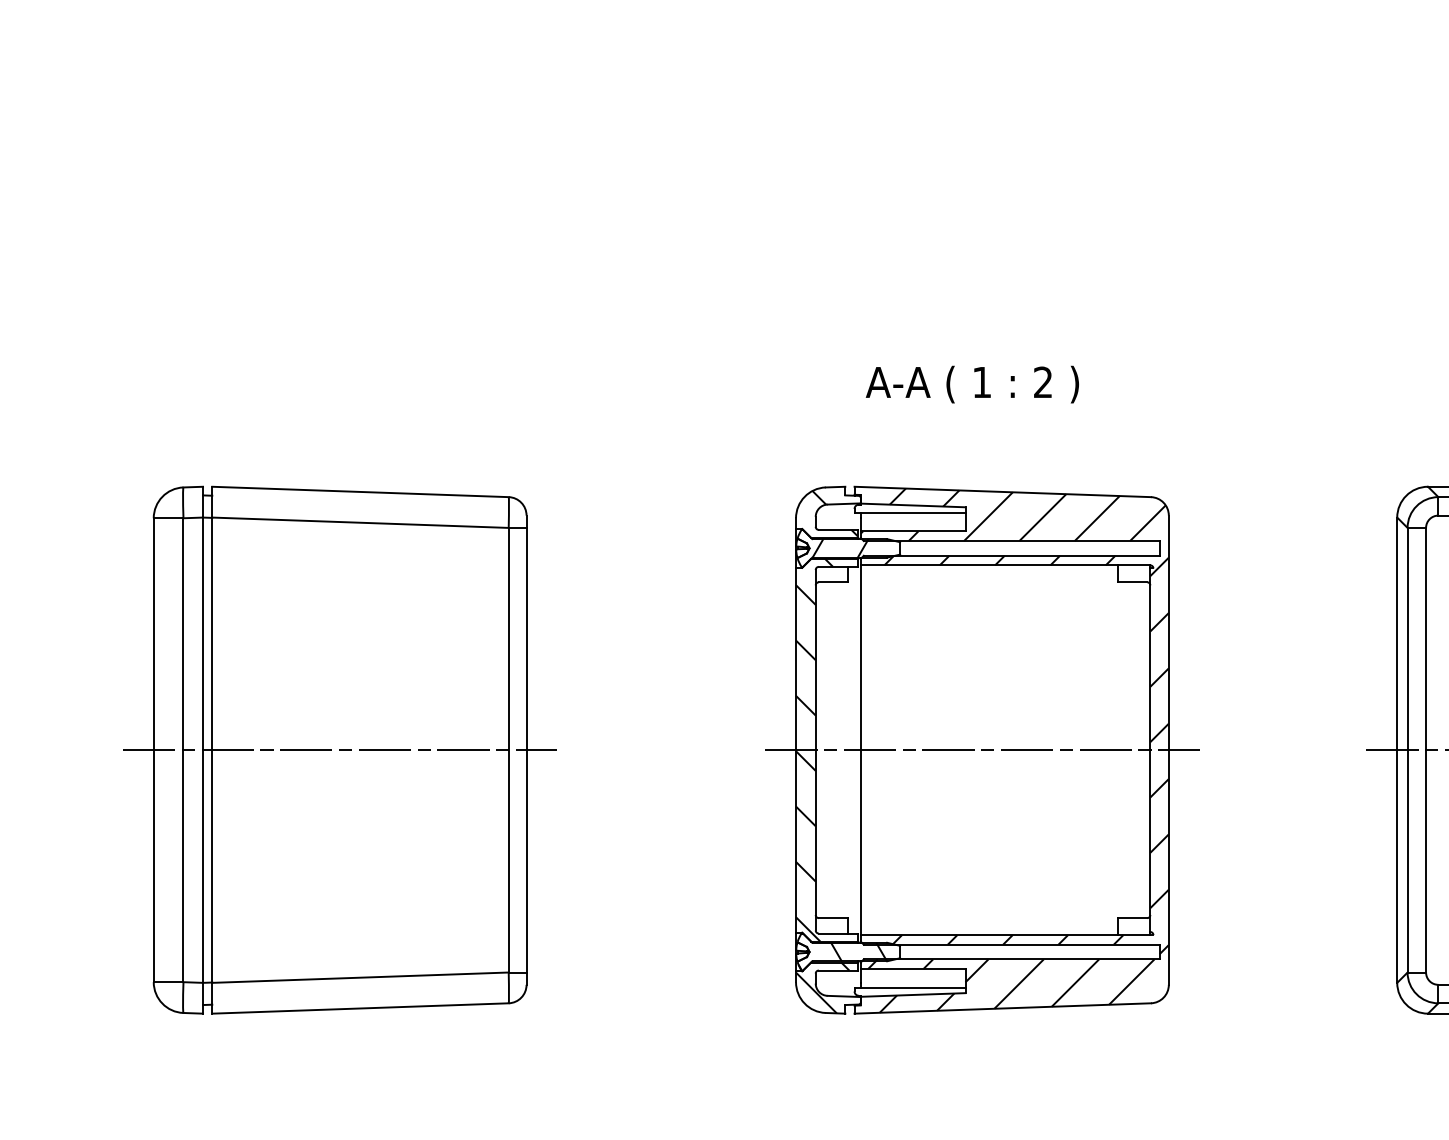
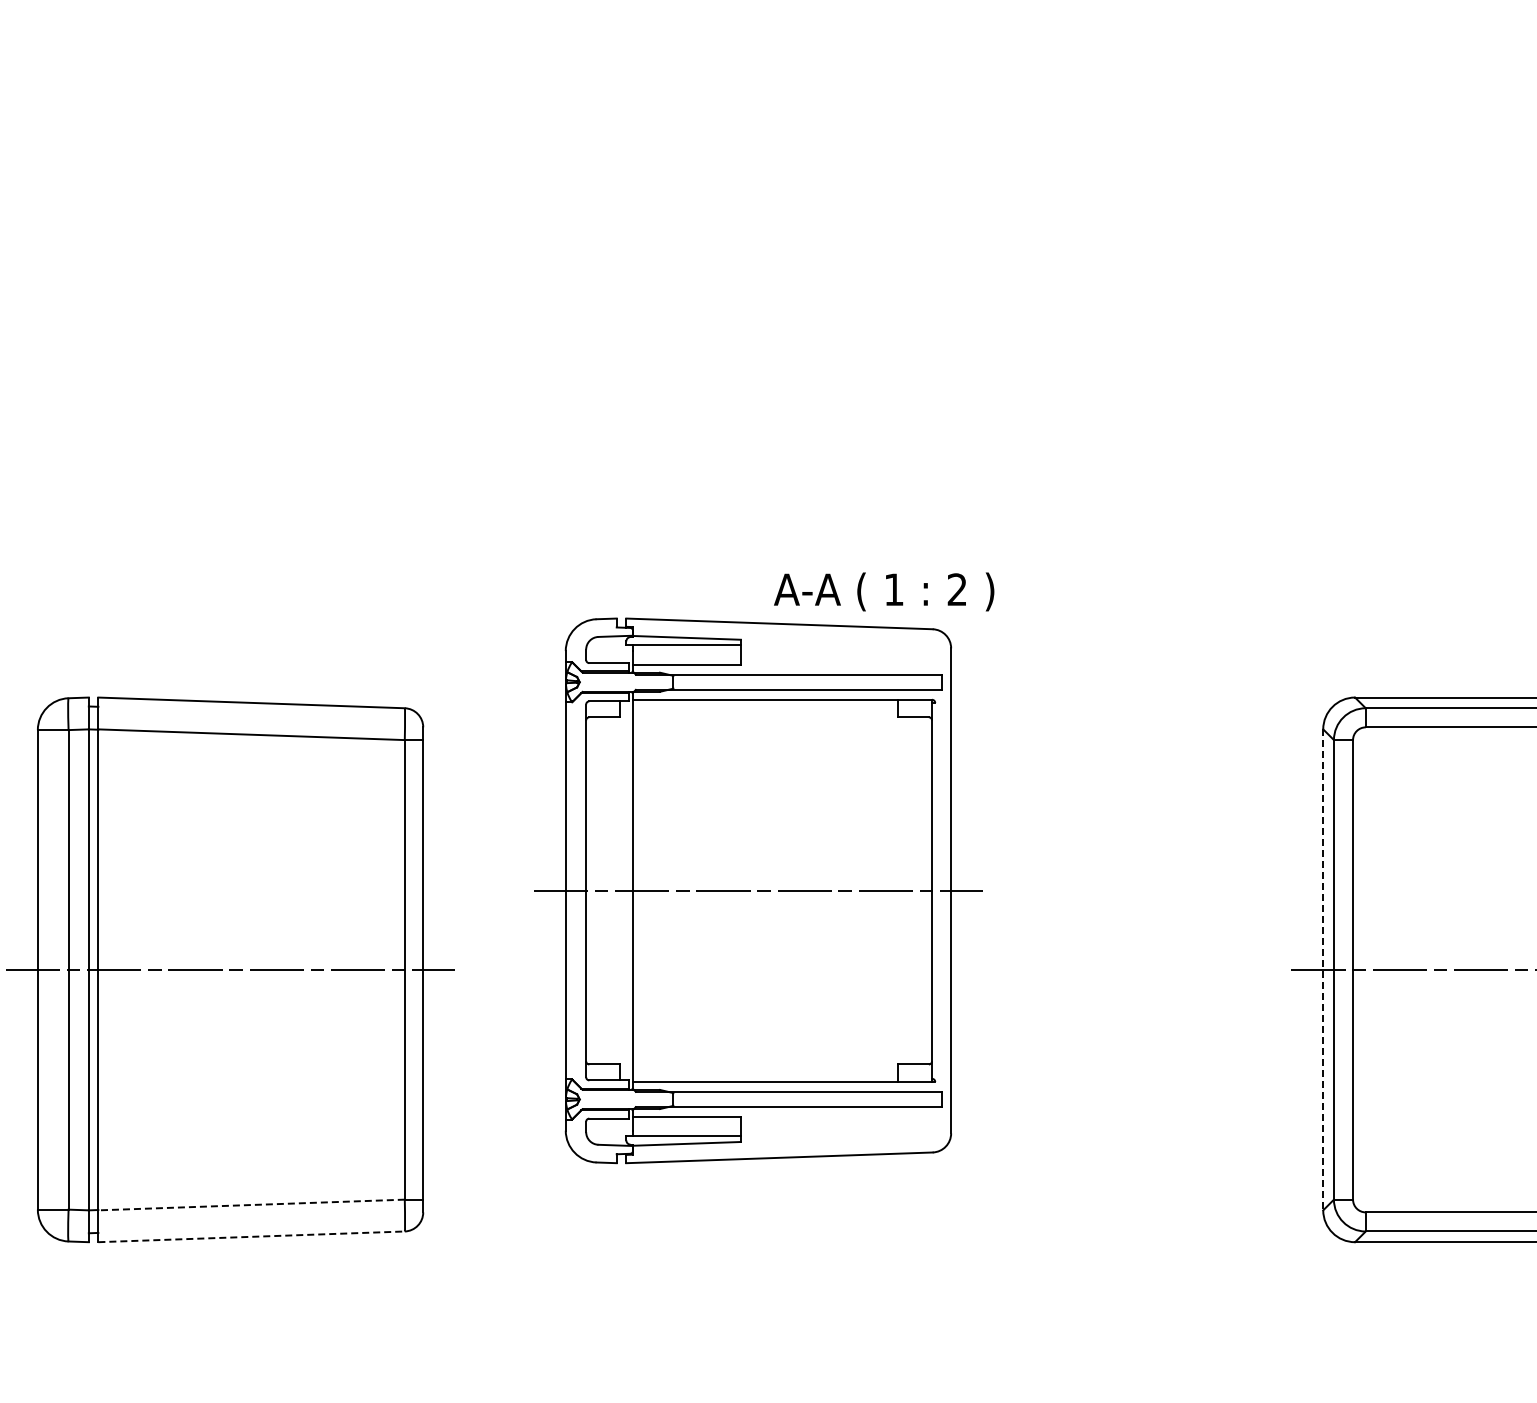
part: (982, 749) -> (758, 890), moved
line: (1397, 750) -> (1323, 970), solid -> dashed
line: (360, 978) -> (251, 1205), solid -> dashed
line: (361, 1008) -> (252, 1236), solid -> dashed

